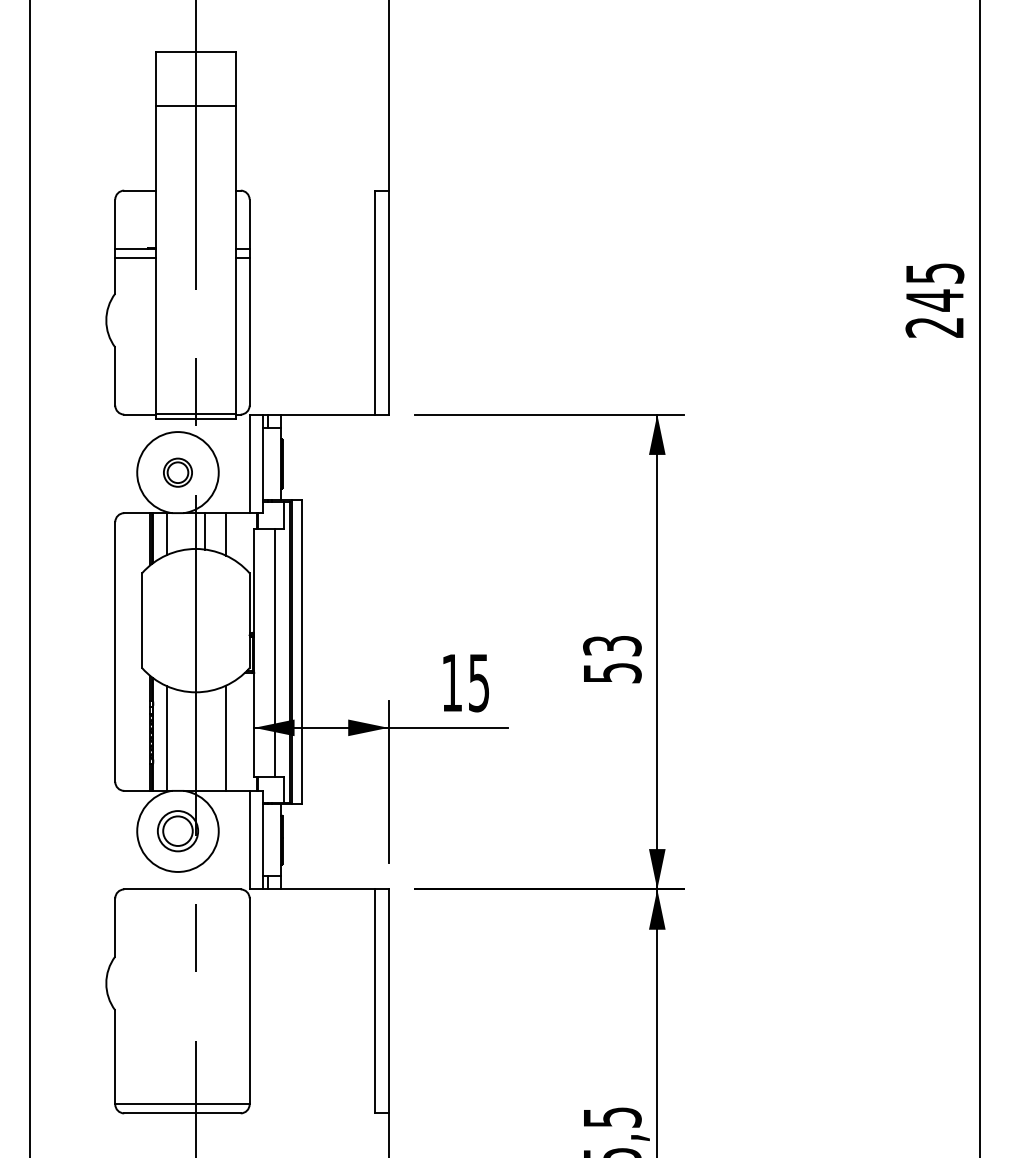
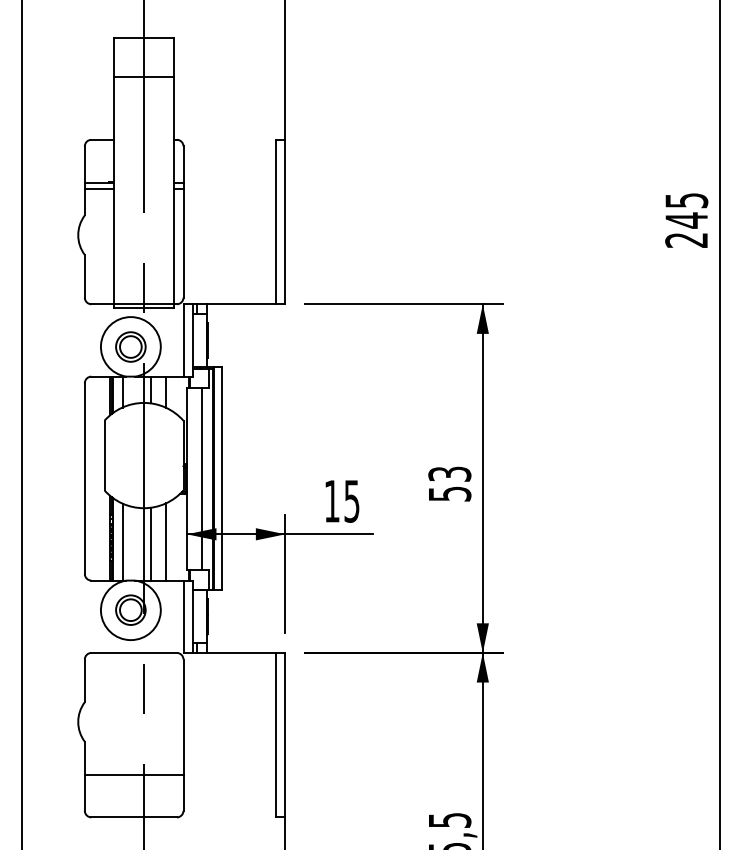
part: (177, 472) -> (130, 346), size x1.43
line: (205, 740) -> (151, 543), added
line: (182, 1104) -> (134, 774), moved

